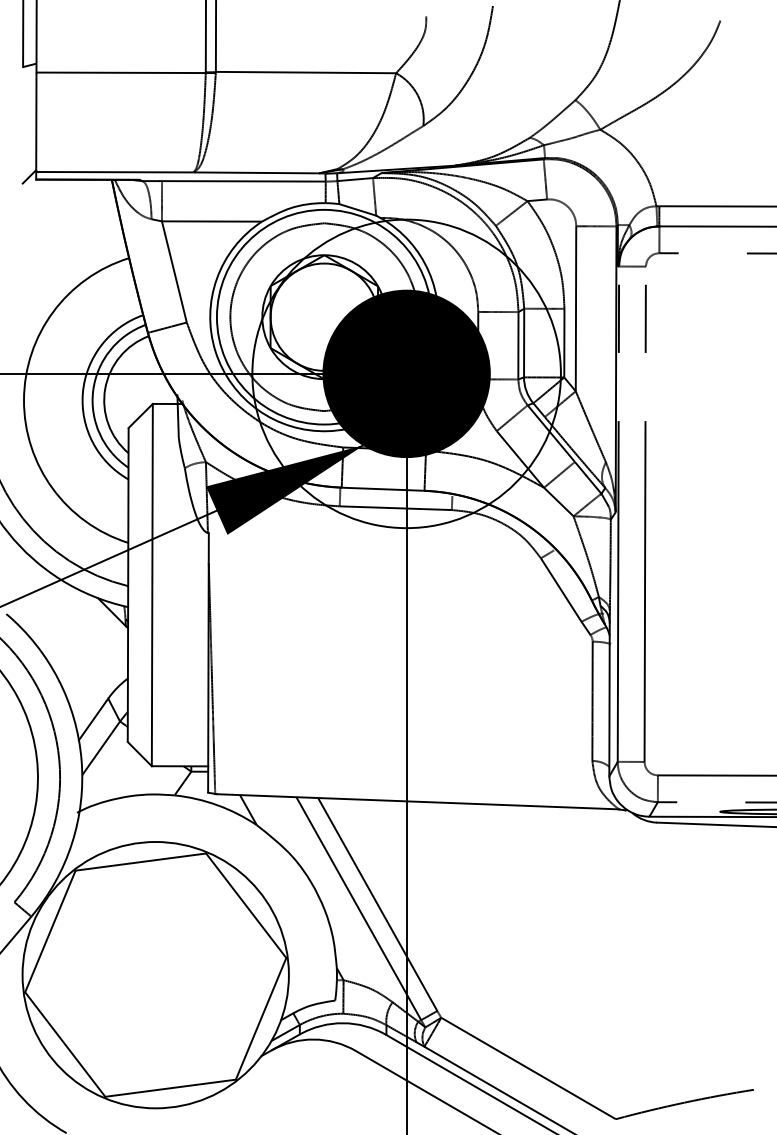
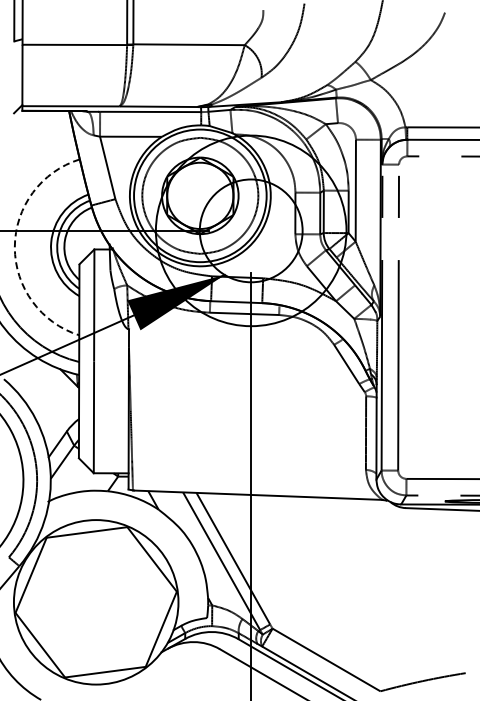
fill: (405, 373) -> (250, 230), removed
arc: (23, 400) -> (14, 247), solid -> dashed

